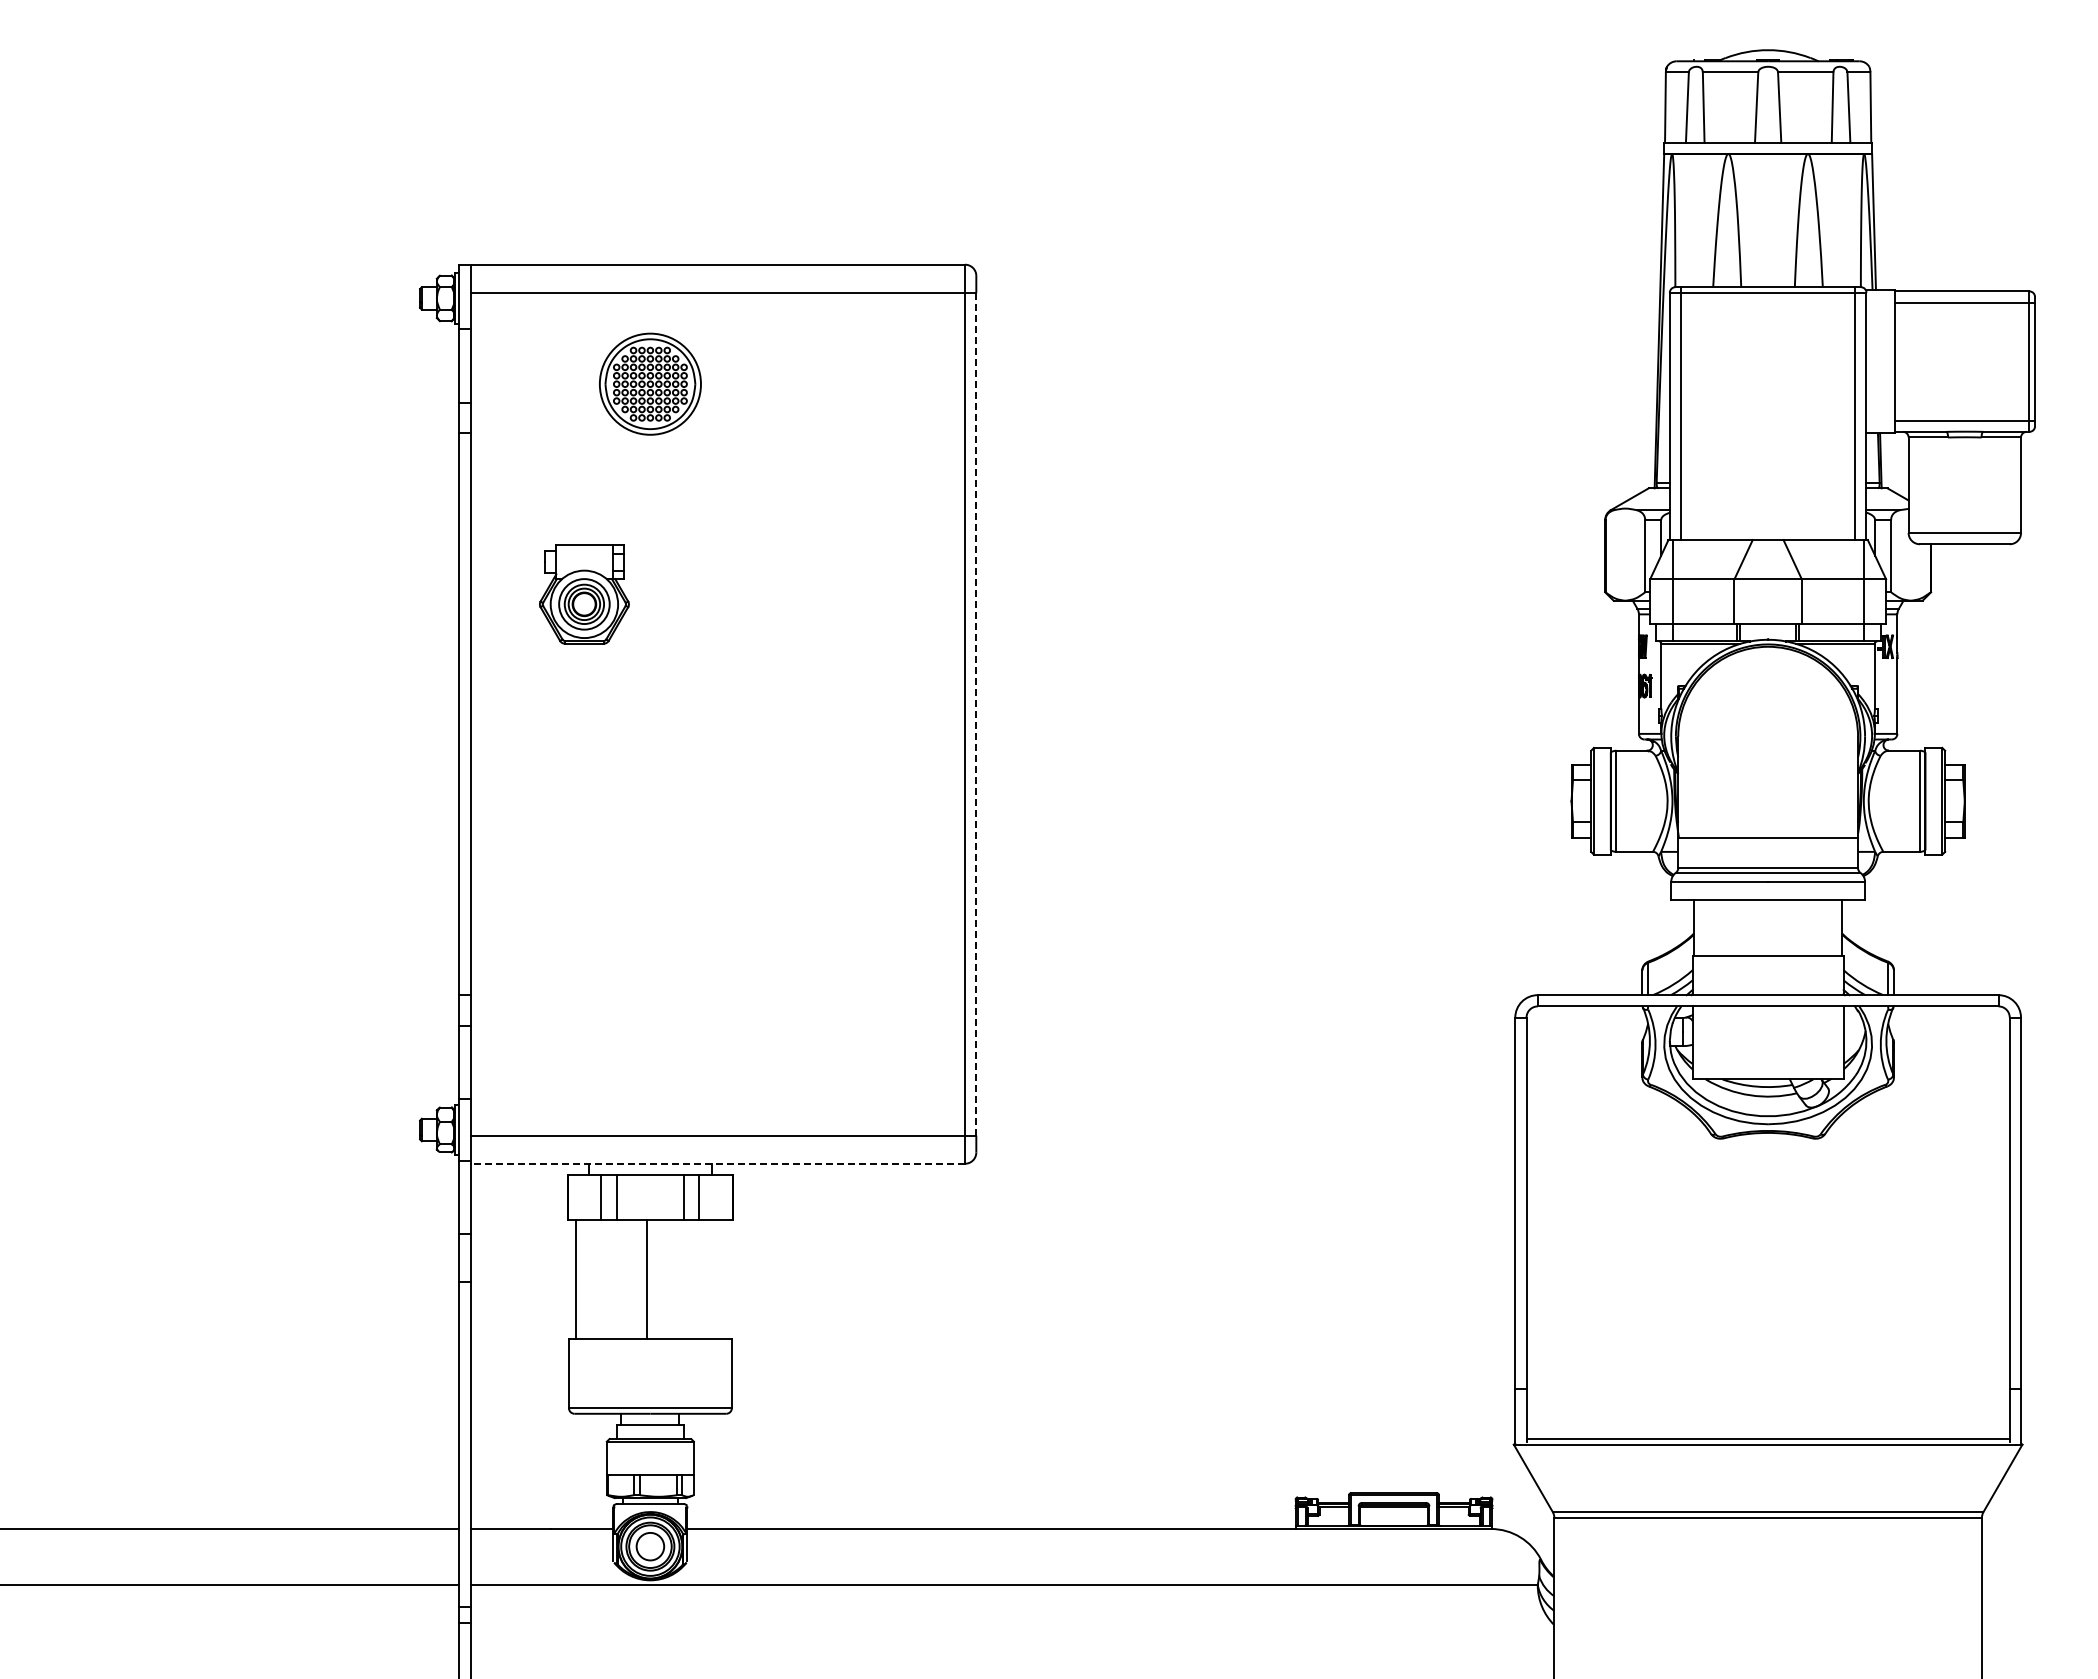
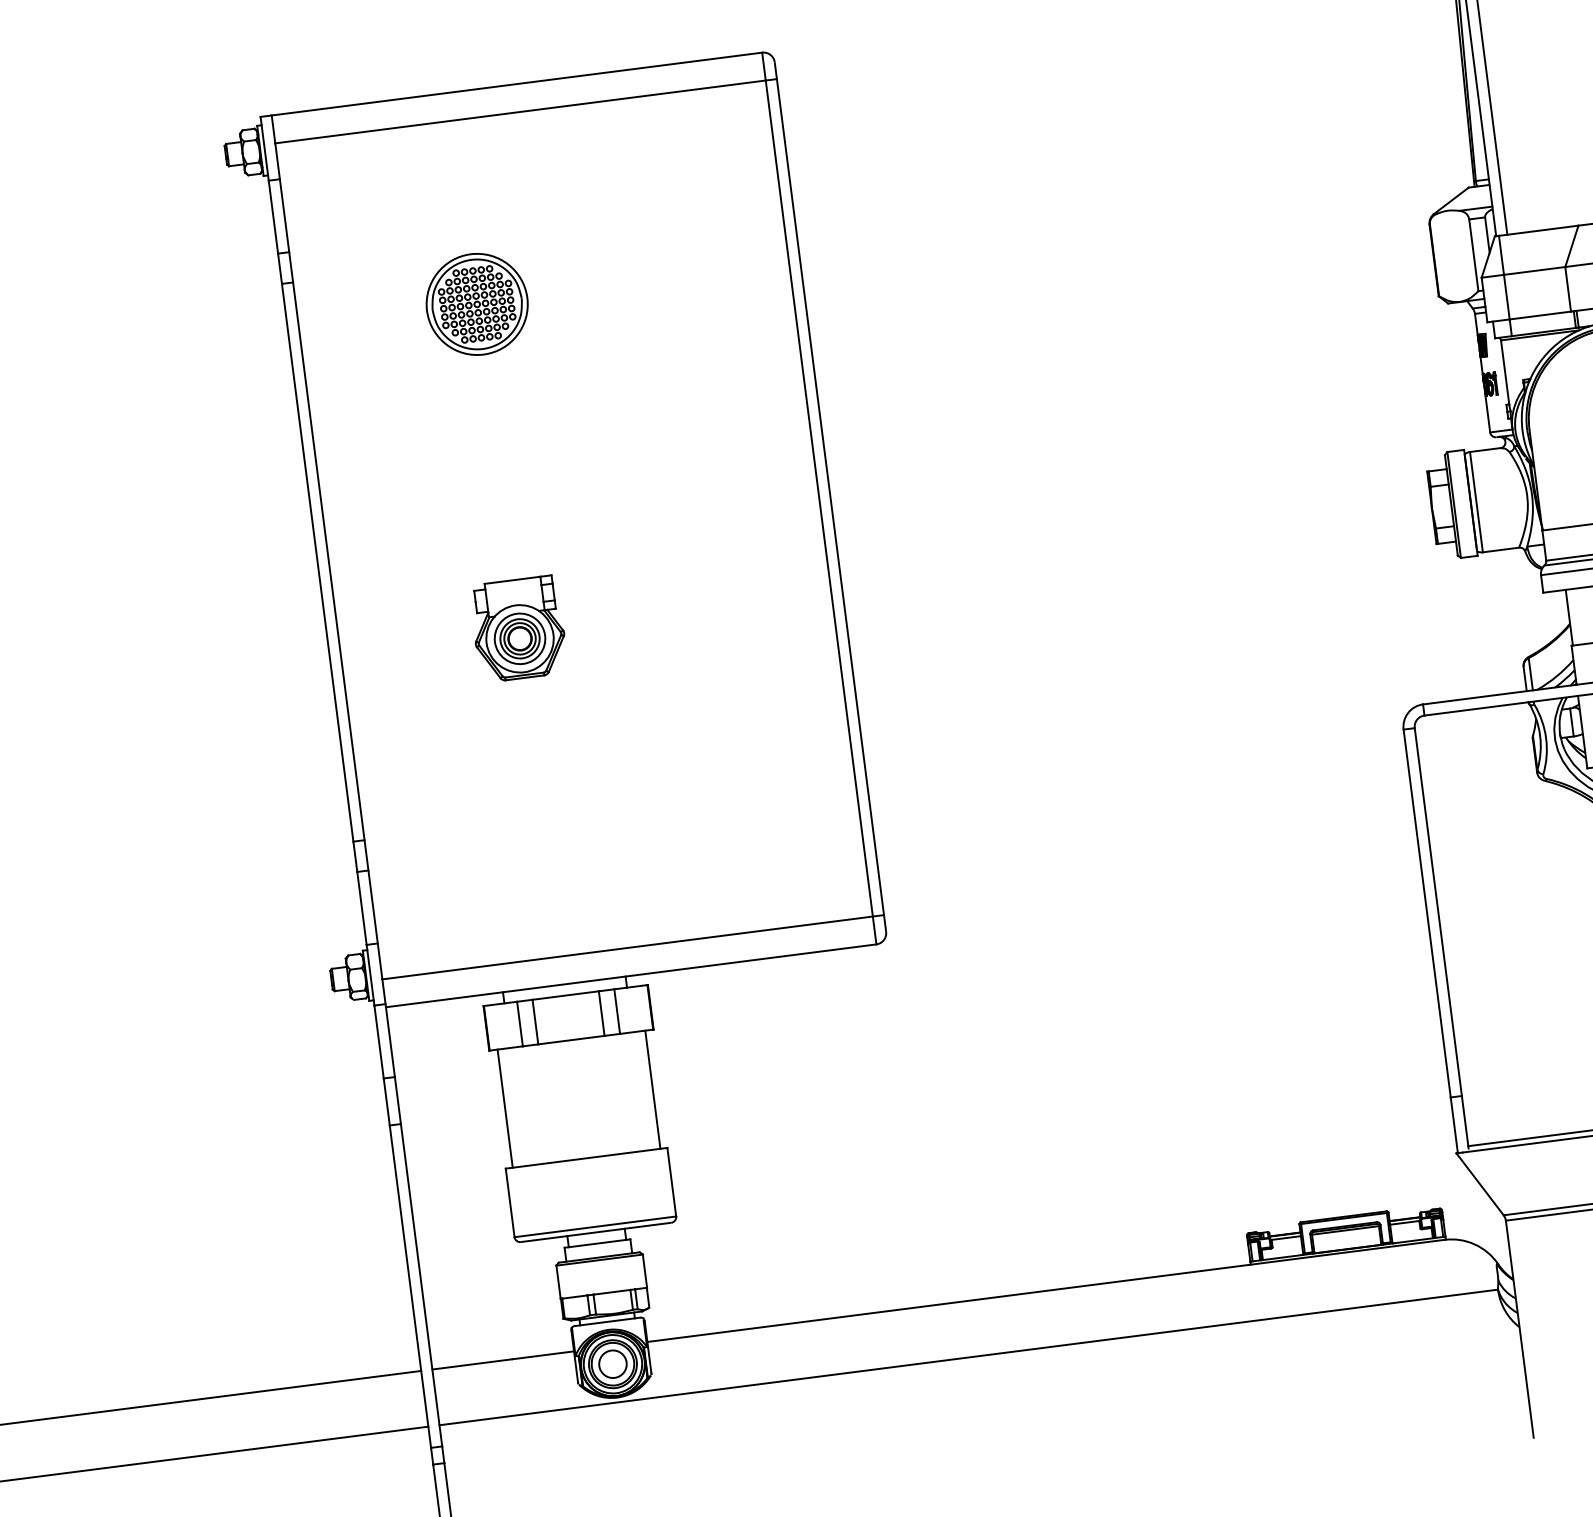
part: (650, 383) -> (477, 303), moved
part: (584, 594) -> (518, 629), moved
line: (976, 713) -> (830, 496), dashed -> solid
line: (717, 1163) -> (630, 975), dashed -> solid
line: (646, 1279) -> (652, 1089), moved

